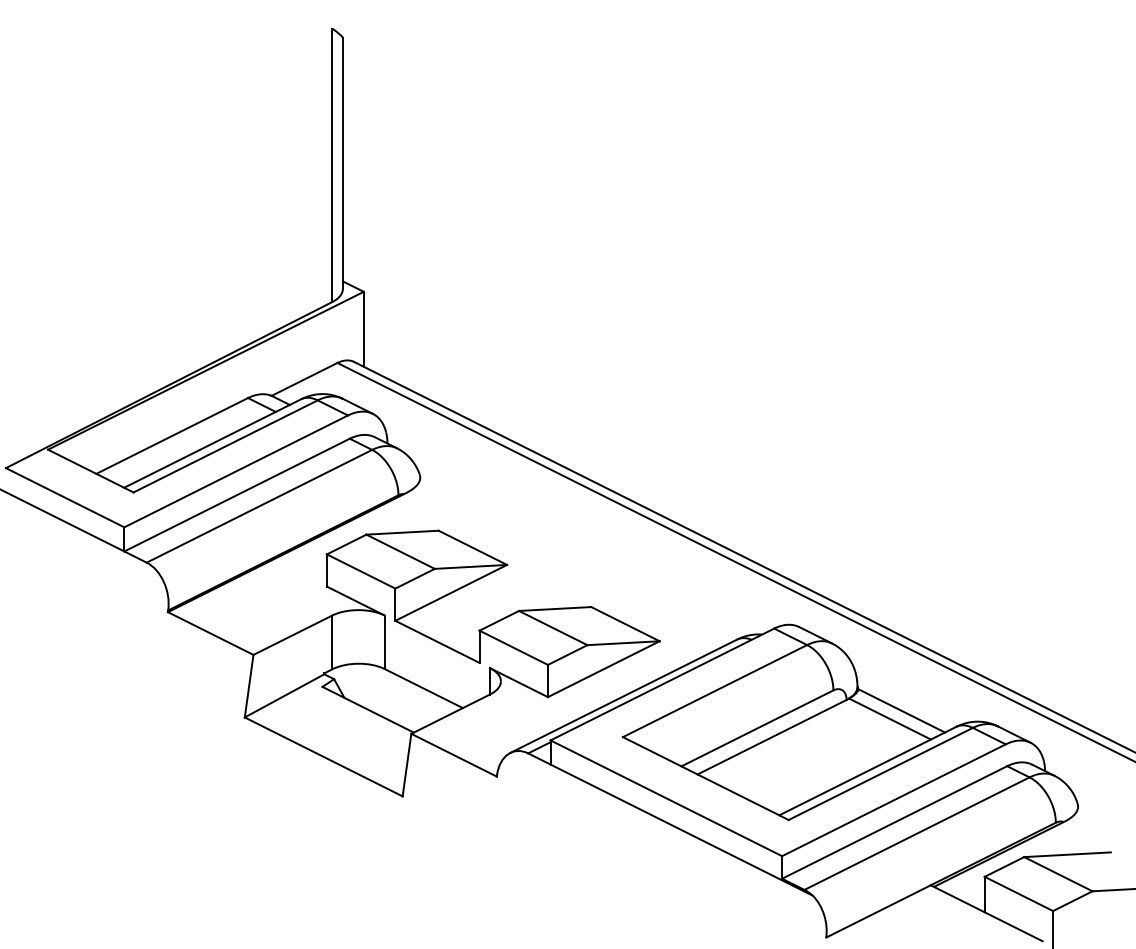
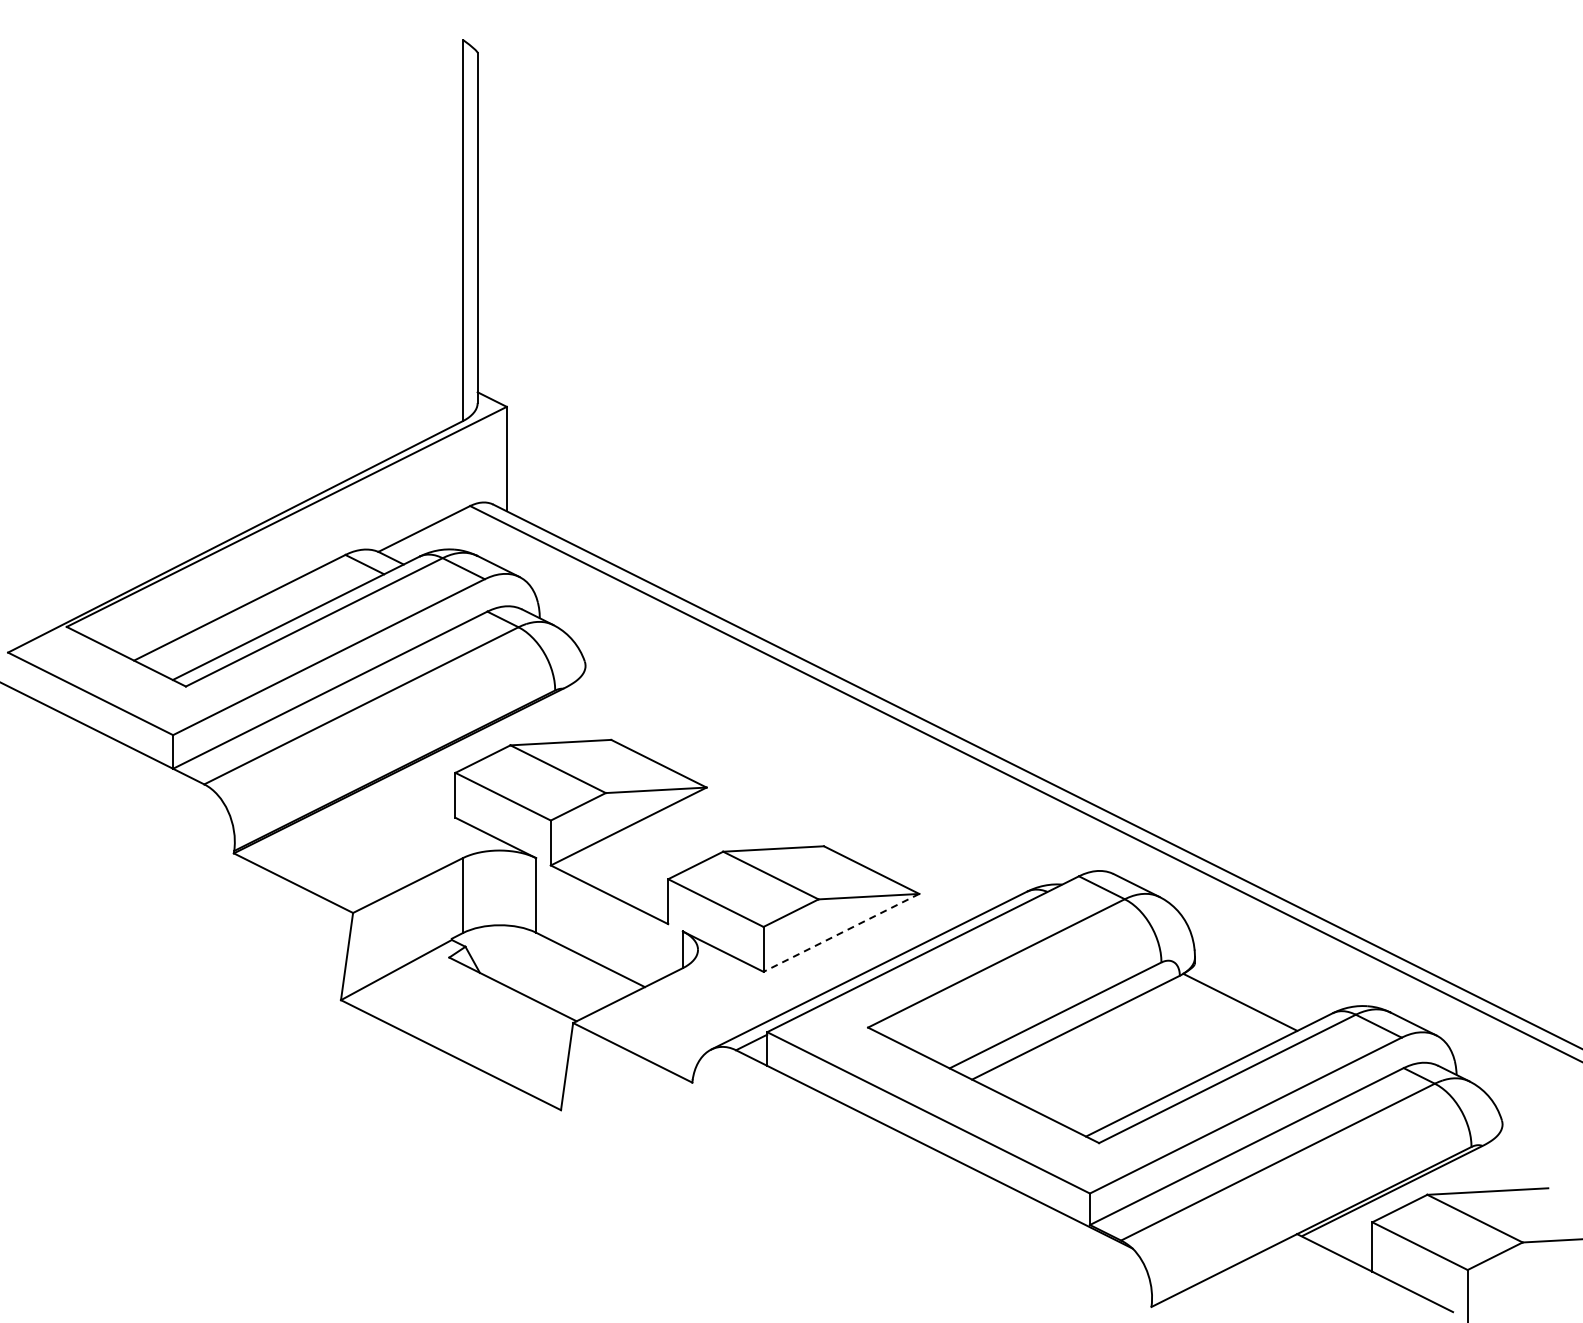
line: (603, 669) -> (841, 933), solid -> dashed
line: (900, 710) -> (1255, 990), removed

